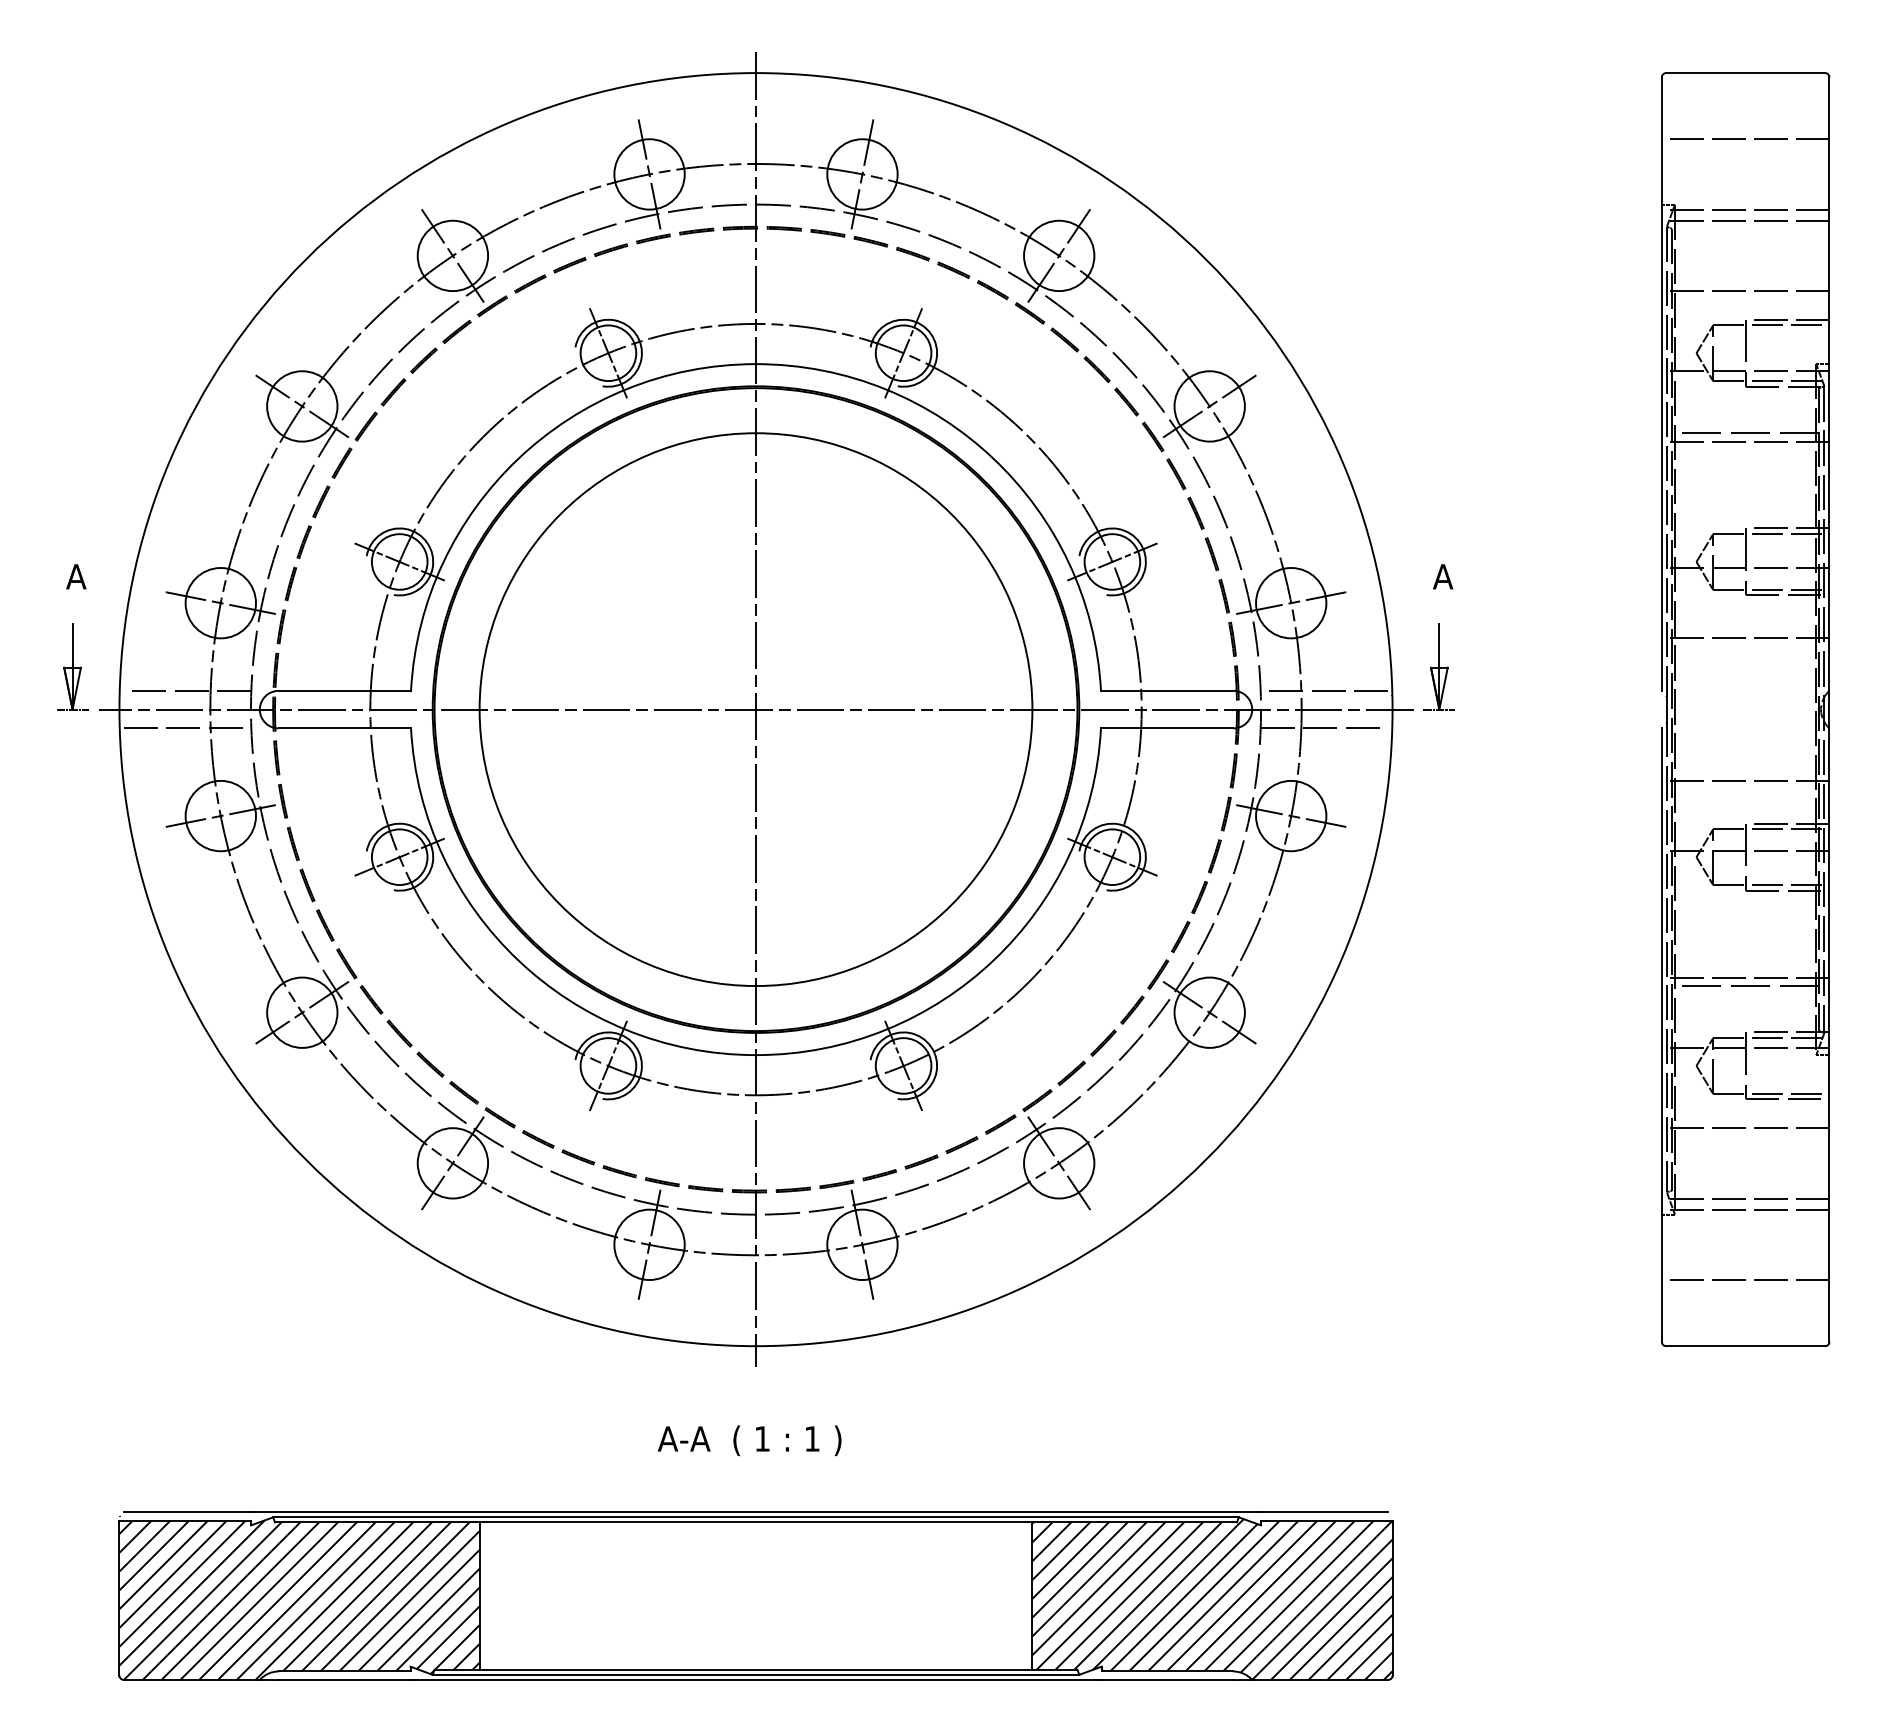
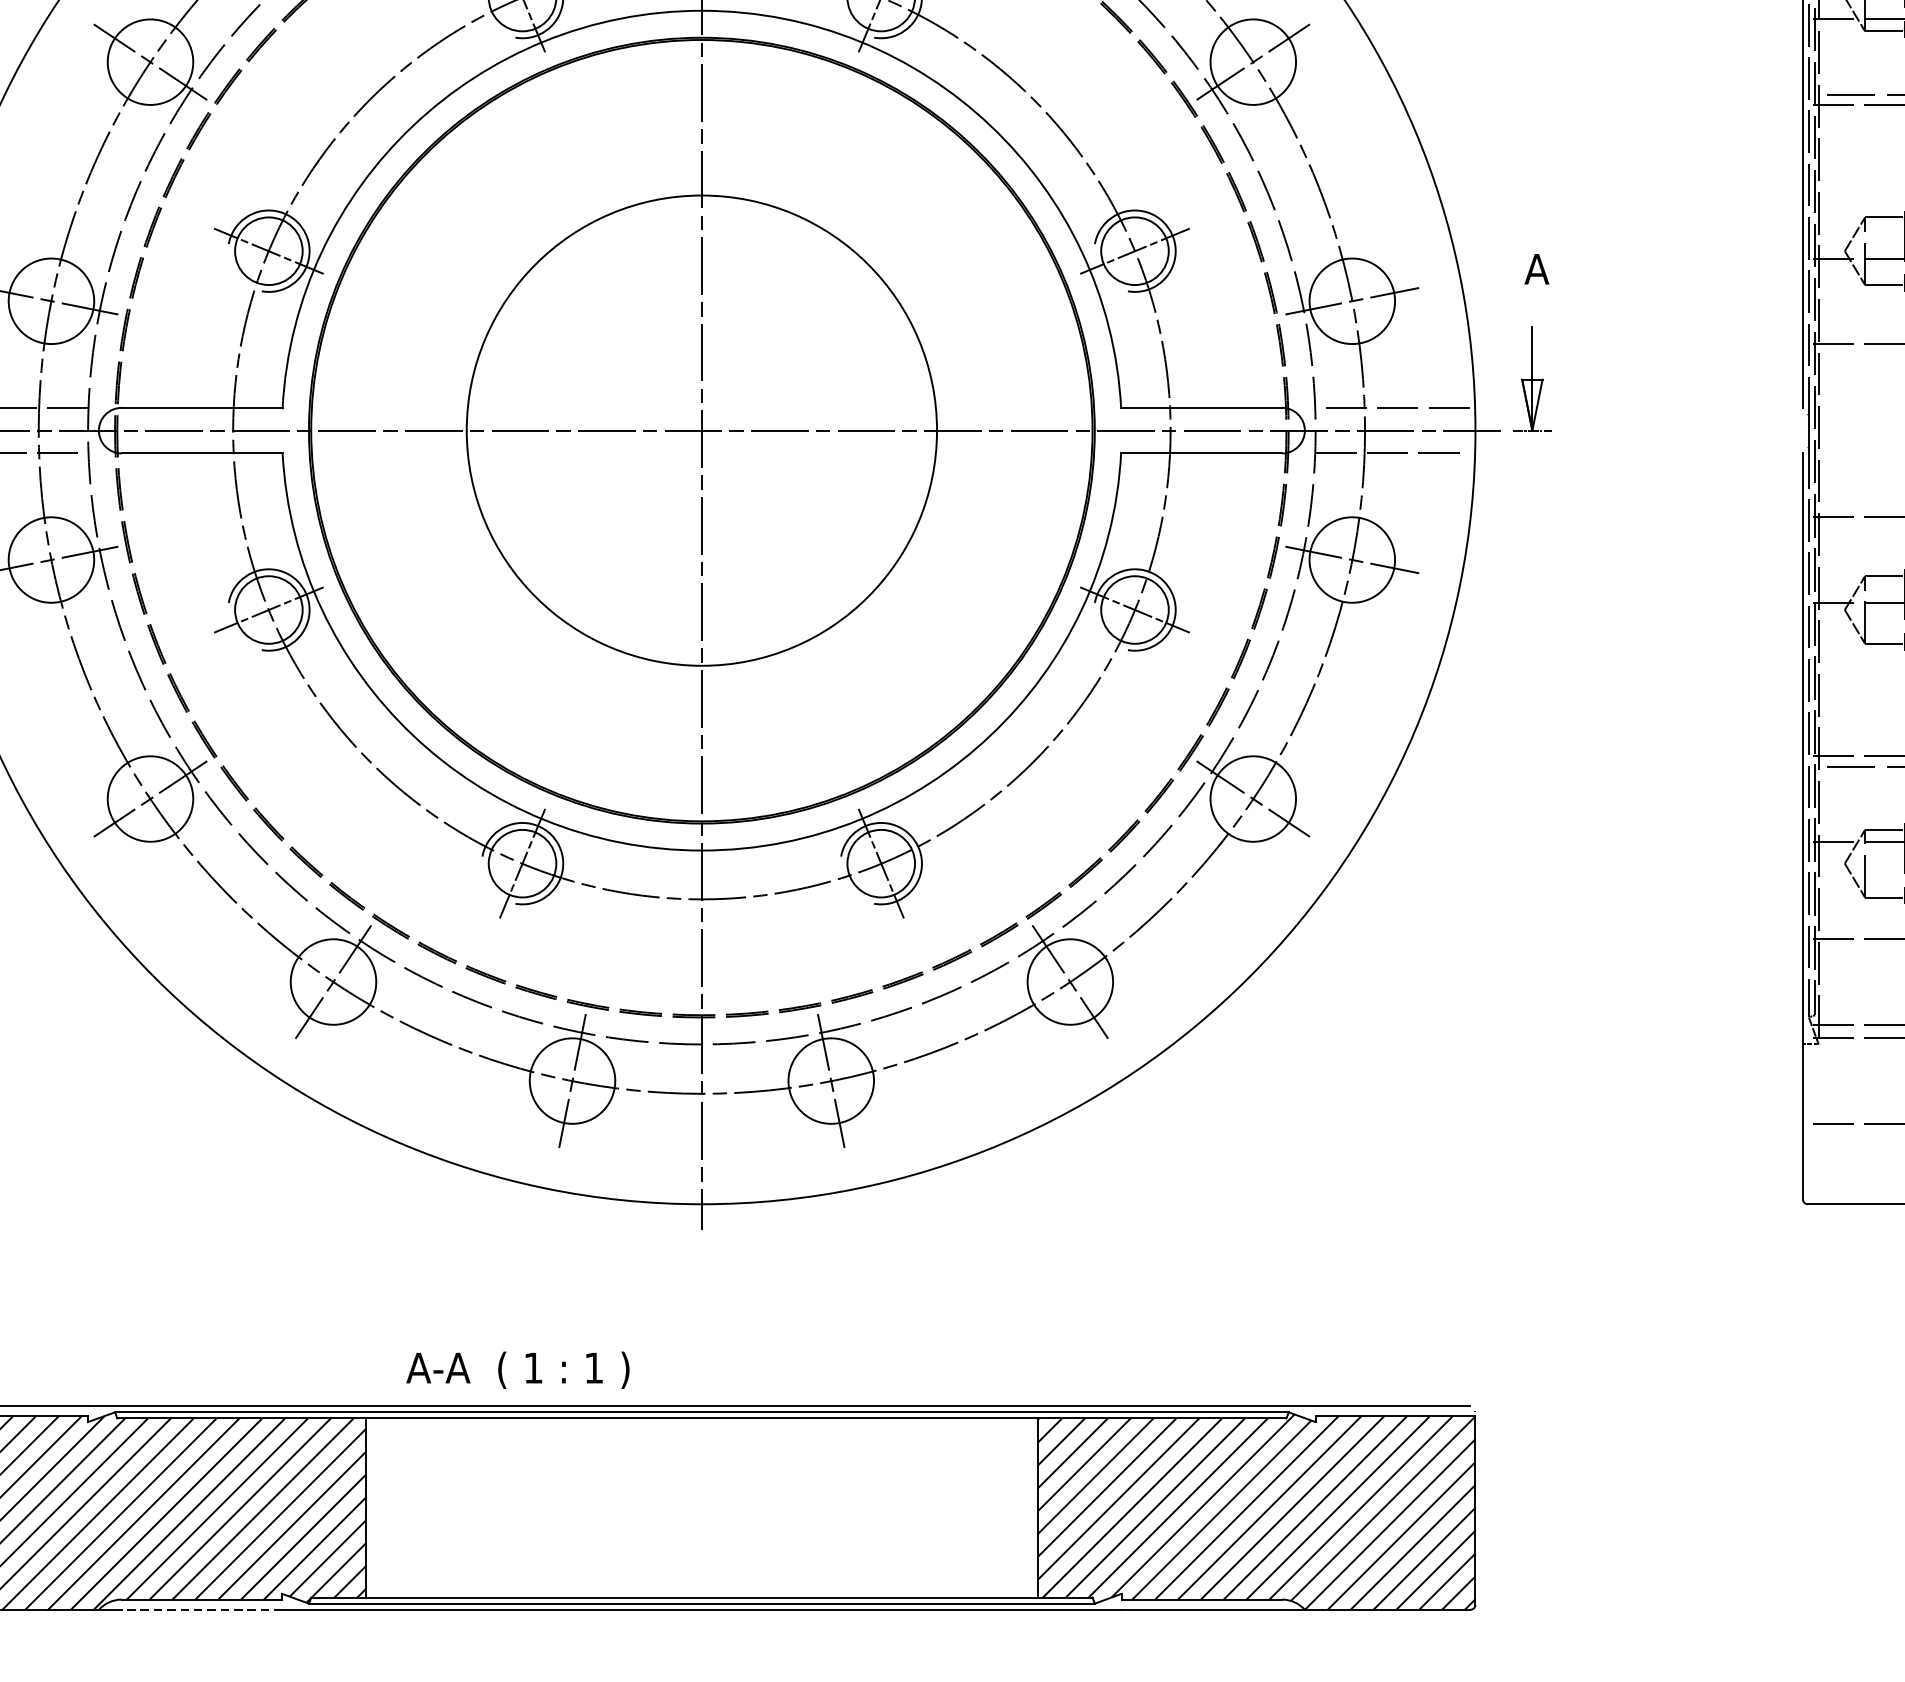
circle: (755, 709) -> (701, 430), size x0.7
text: (749, 1440) -> (517, 1369), moved
line: (344, 1679) -> (201, 1609), solid -> dashed

